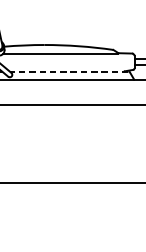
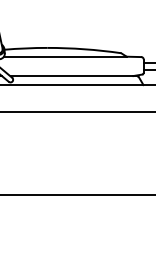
line: (68, 71) -> (73, 76), dashed -> solid

